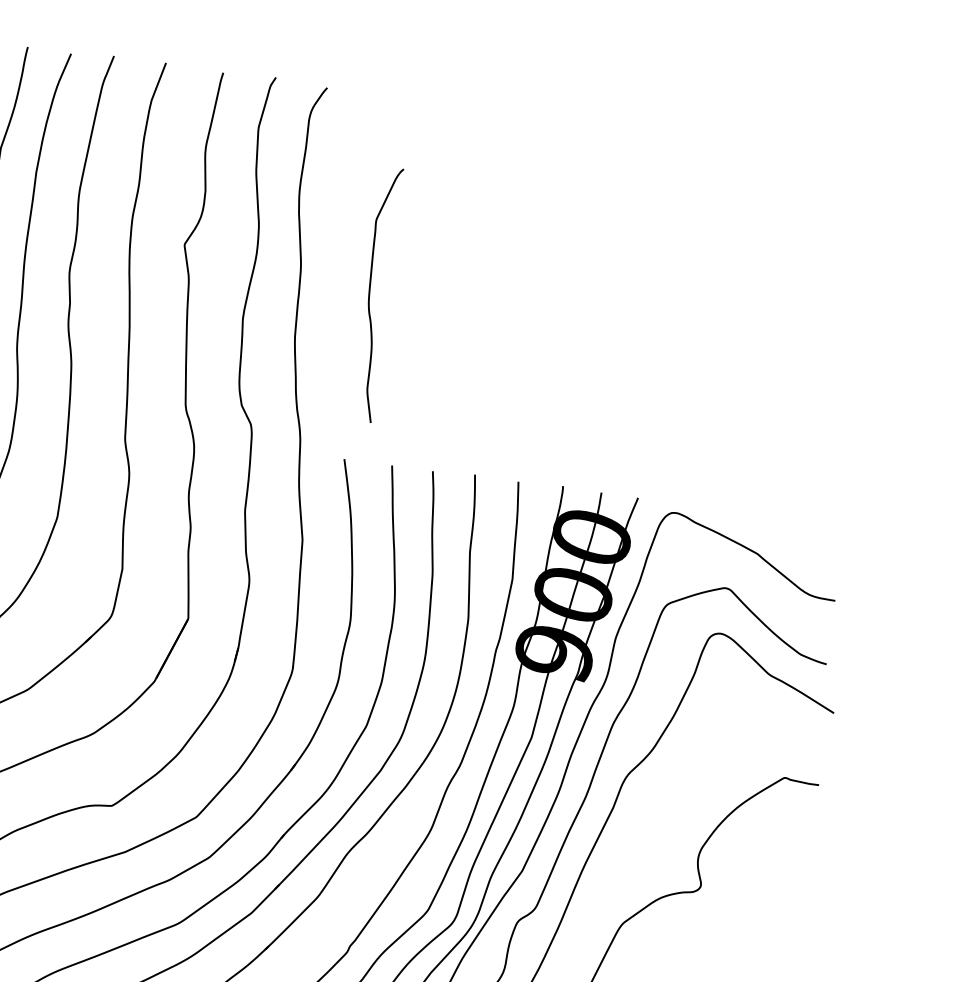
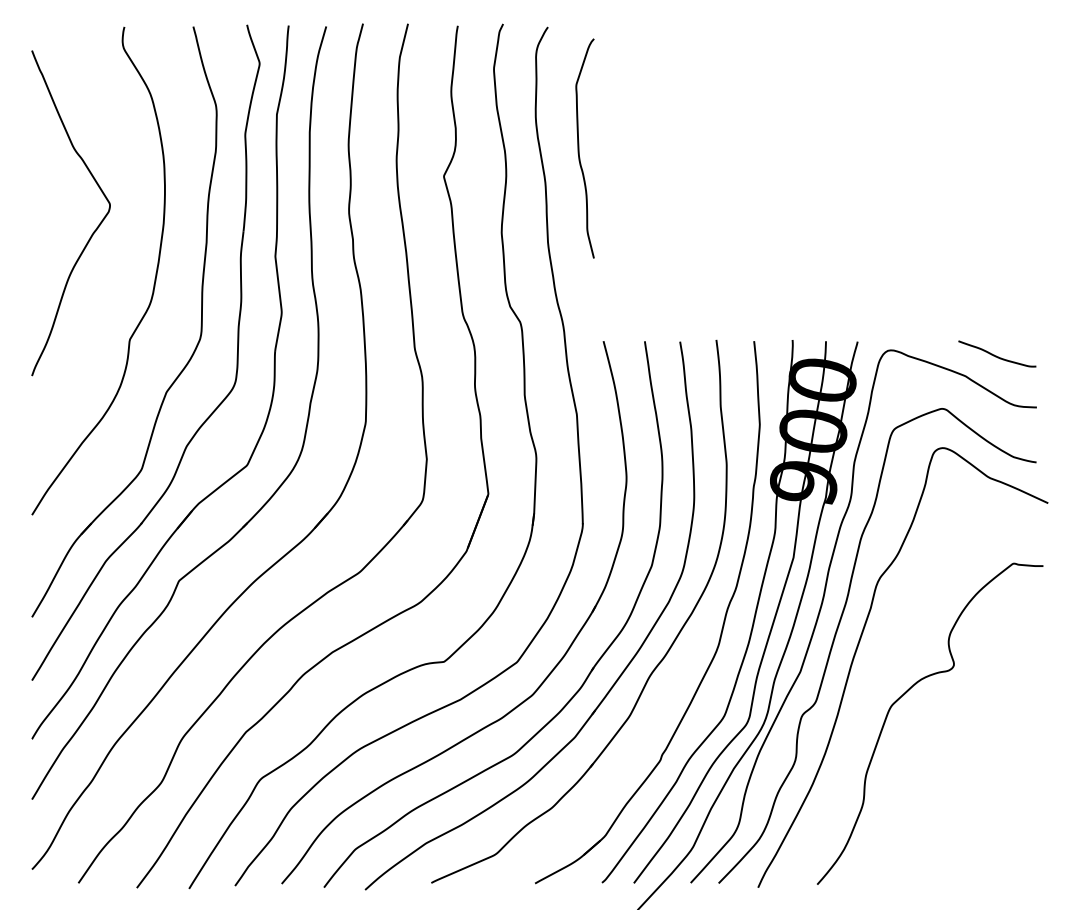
curve: (370, 293) -> (579, 148), moved
curve: (796, 534) -> (996, 355), added

